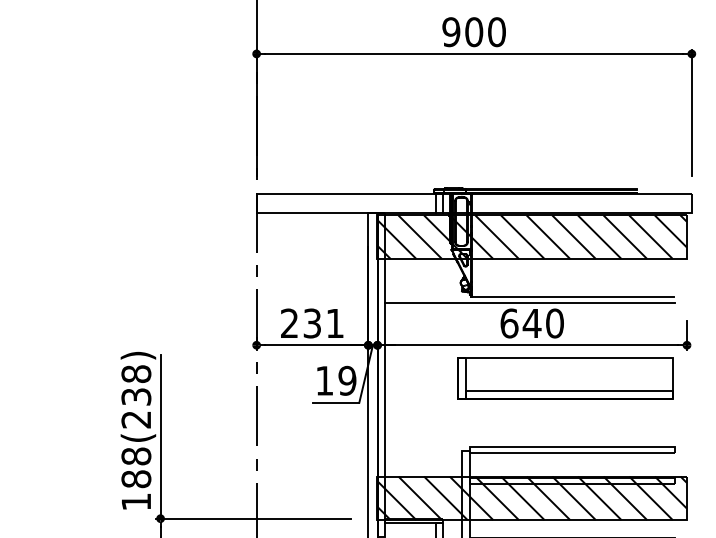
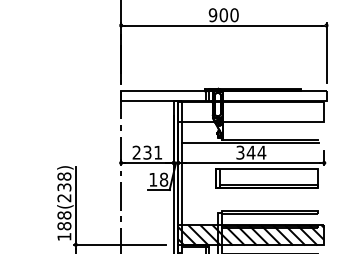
hatch: (532, 236) -> (251, 111), removed
text: (532, 323) -> (251, 152), 640 -> 344
text: (346, 380) -> (163, 179), 19 -> 18

